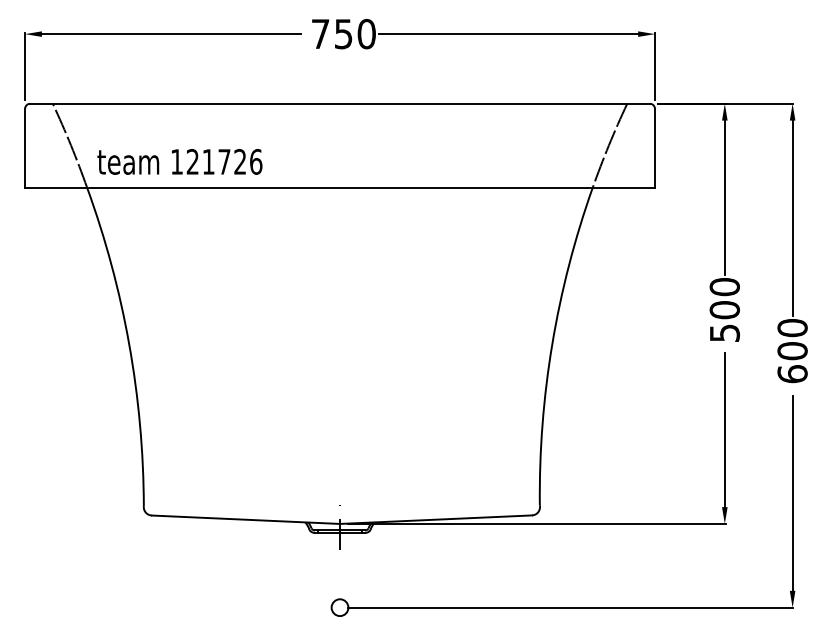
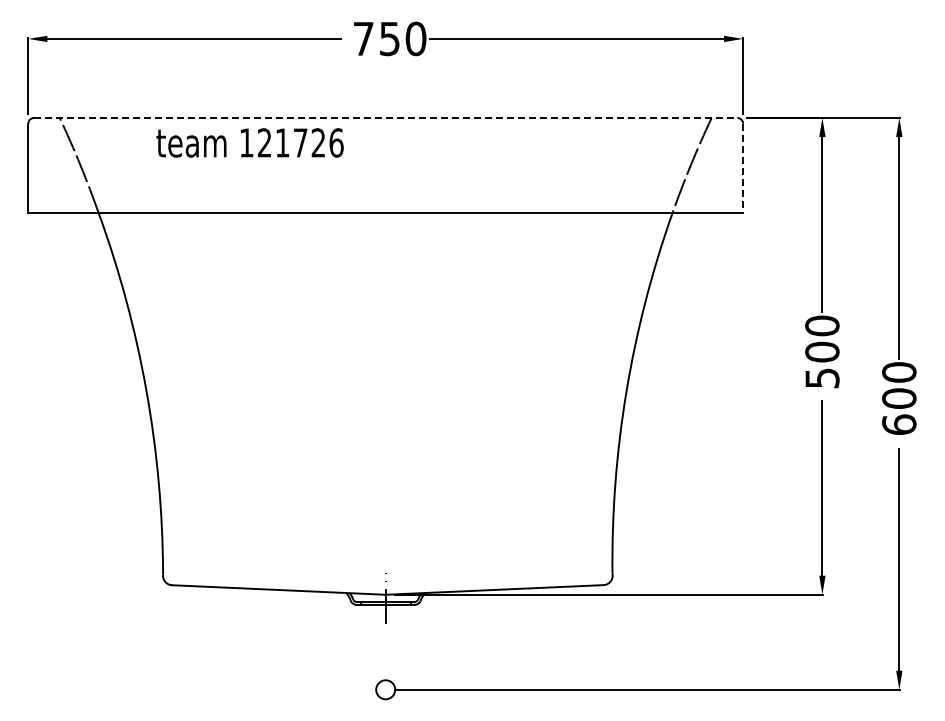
line: (339, 103) -> (385, 117), solid -> dashed
line: (655, 148) -> (743, 168), solid -> dashed
text: (179, 161) -> (249, 142), moved

